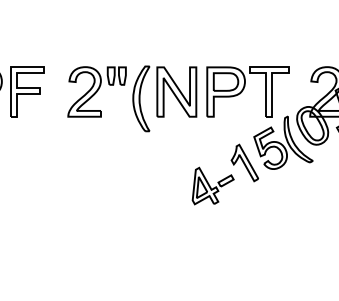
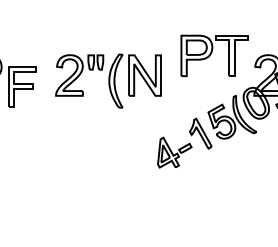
part: (27, 91) -> (22, 86), moved
part: (247, 91) -> (214, 55), moved

